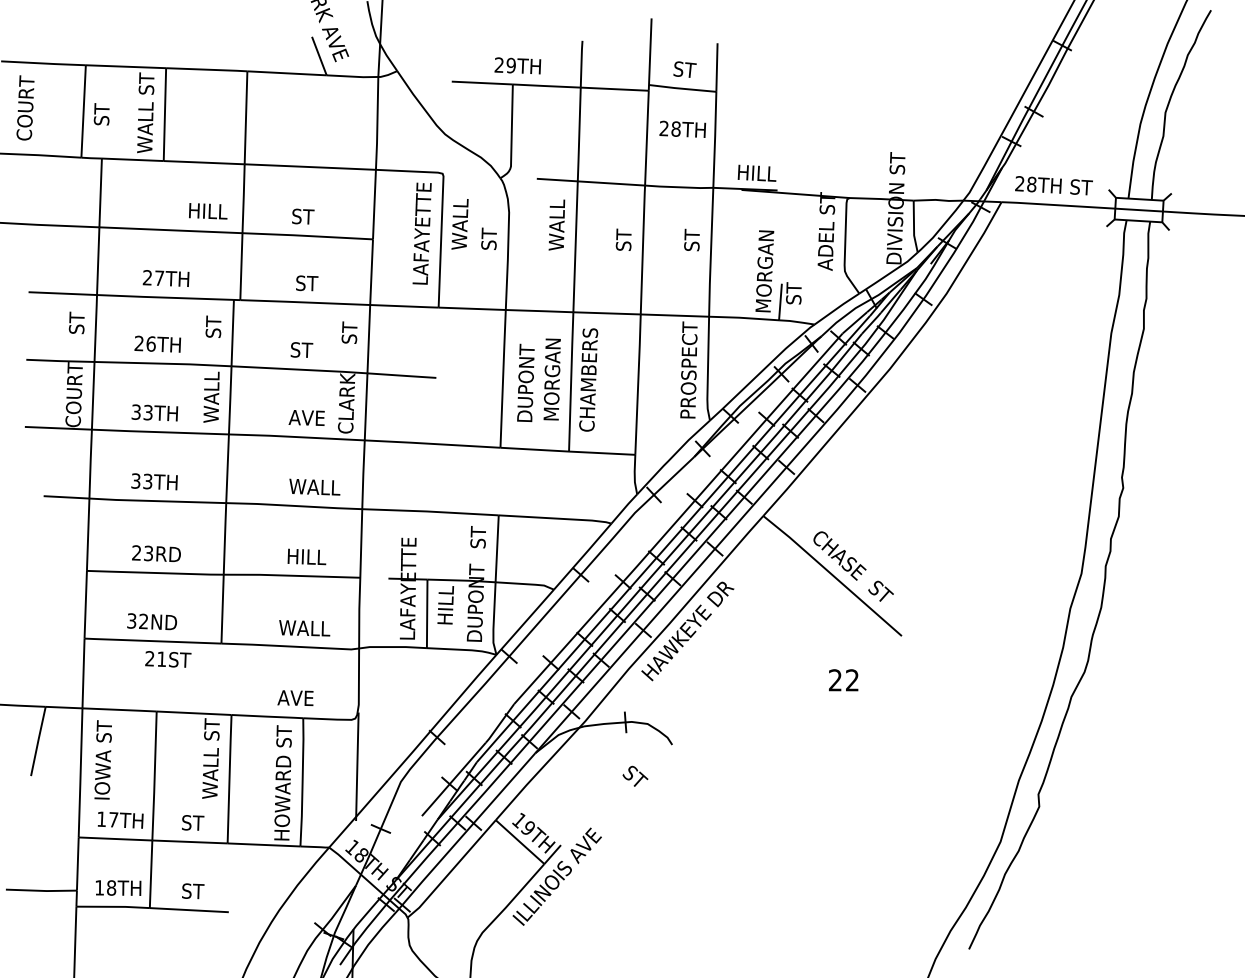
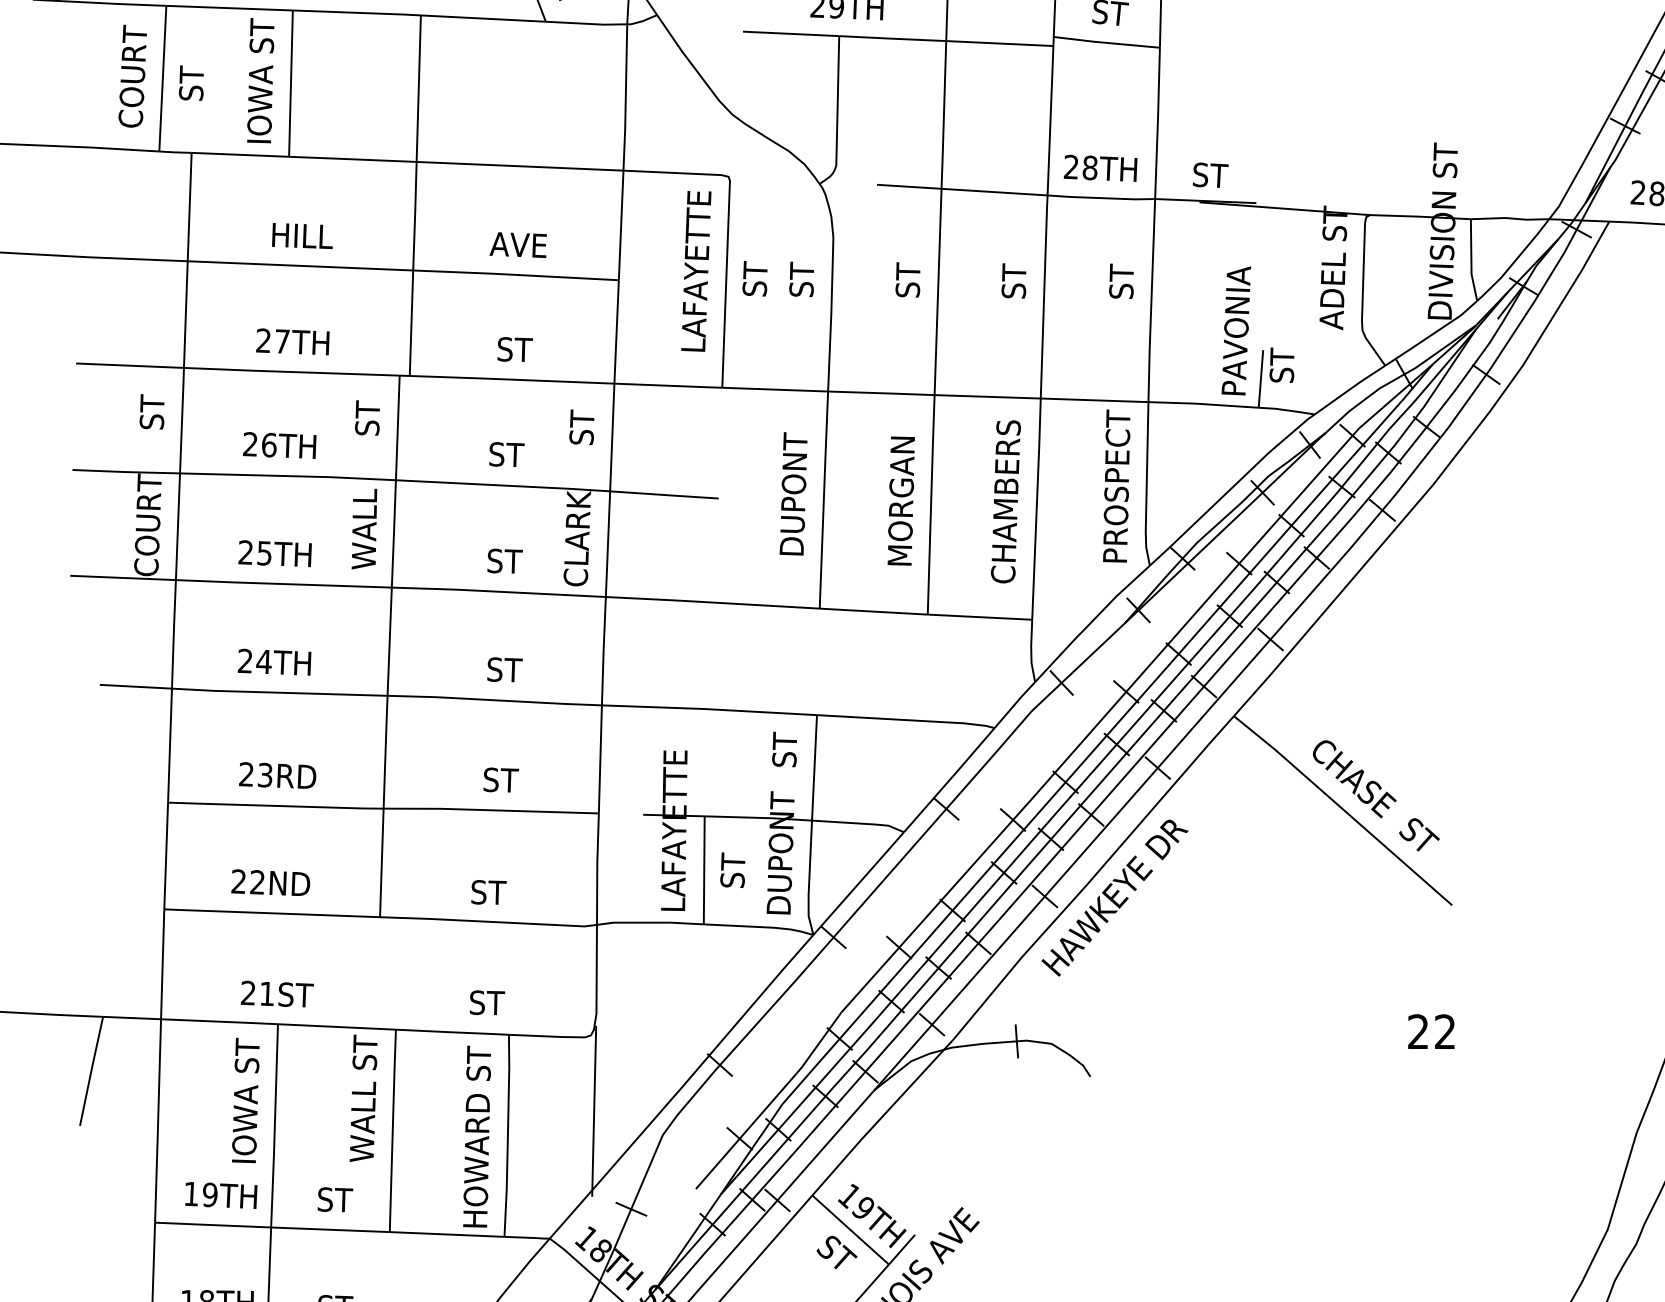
text: (25, 107) -> (132, 75), moved
text: (145, 112) -> (260, 80), WALL ST -> IOWA ST
text: (682, 128) -> (1100, 166), moved
text: (756, 172) -> (1223, 174), HILL -> ST
text: (208, 211) -> (302, 236), moved
text: (309, 216) -> (518, 244), ST -> AVE
text: (459, 224) -> (755, 256), WALL -> ST
text: (556, 224) -> (907, 256), WALL -> ST
text: (764, 270) -> (1235, 329), MORGAN -> PAVONIA
text: (588, 379) -> (1005, 501), moved
text: (525, 382) -> (792, 493), moved
text: (141, 411) -> (254, 551), 33TH -> 25TH
text: (306, 417) -> (514, 560), AVE -> ST
text: (141, 481) -> (254, 661), 33TH -> 24TH
text: (314, 486) -> (526, 669), WALL -> ST
text: (306, 556) -> (514, 779), HILL -> ST
text: (445, 605) -> (733, 857), HILL -> ST
text: (131, 620) -> (238, 880), 32ND -> 22ND
text: (304, 628) -> (510, 893), WALL -> ST
text: (168, 659) -> (277, 994), moved
text: (843, 680) -> (1431, 1032), moved
text: (295, 698) -> (496, 1003), AVE -> ST
text: (102, 759) -> (244, 1099), moved
text: (635, 775) -> (837, 1251), moved
text: (113, 819) -> (209, 1194), 17TH -> 19TH

